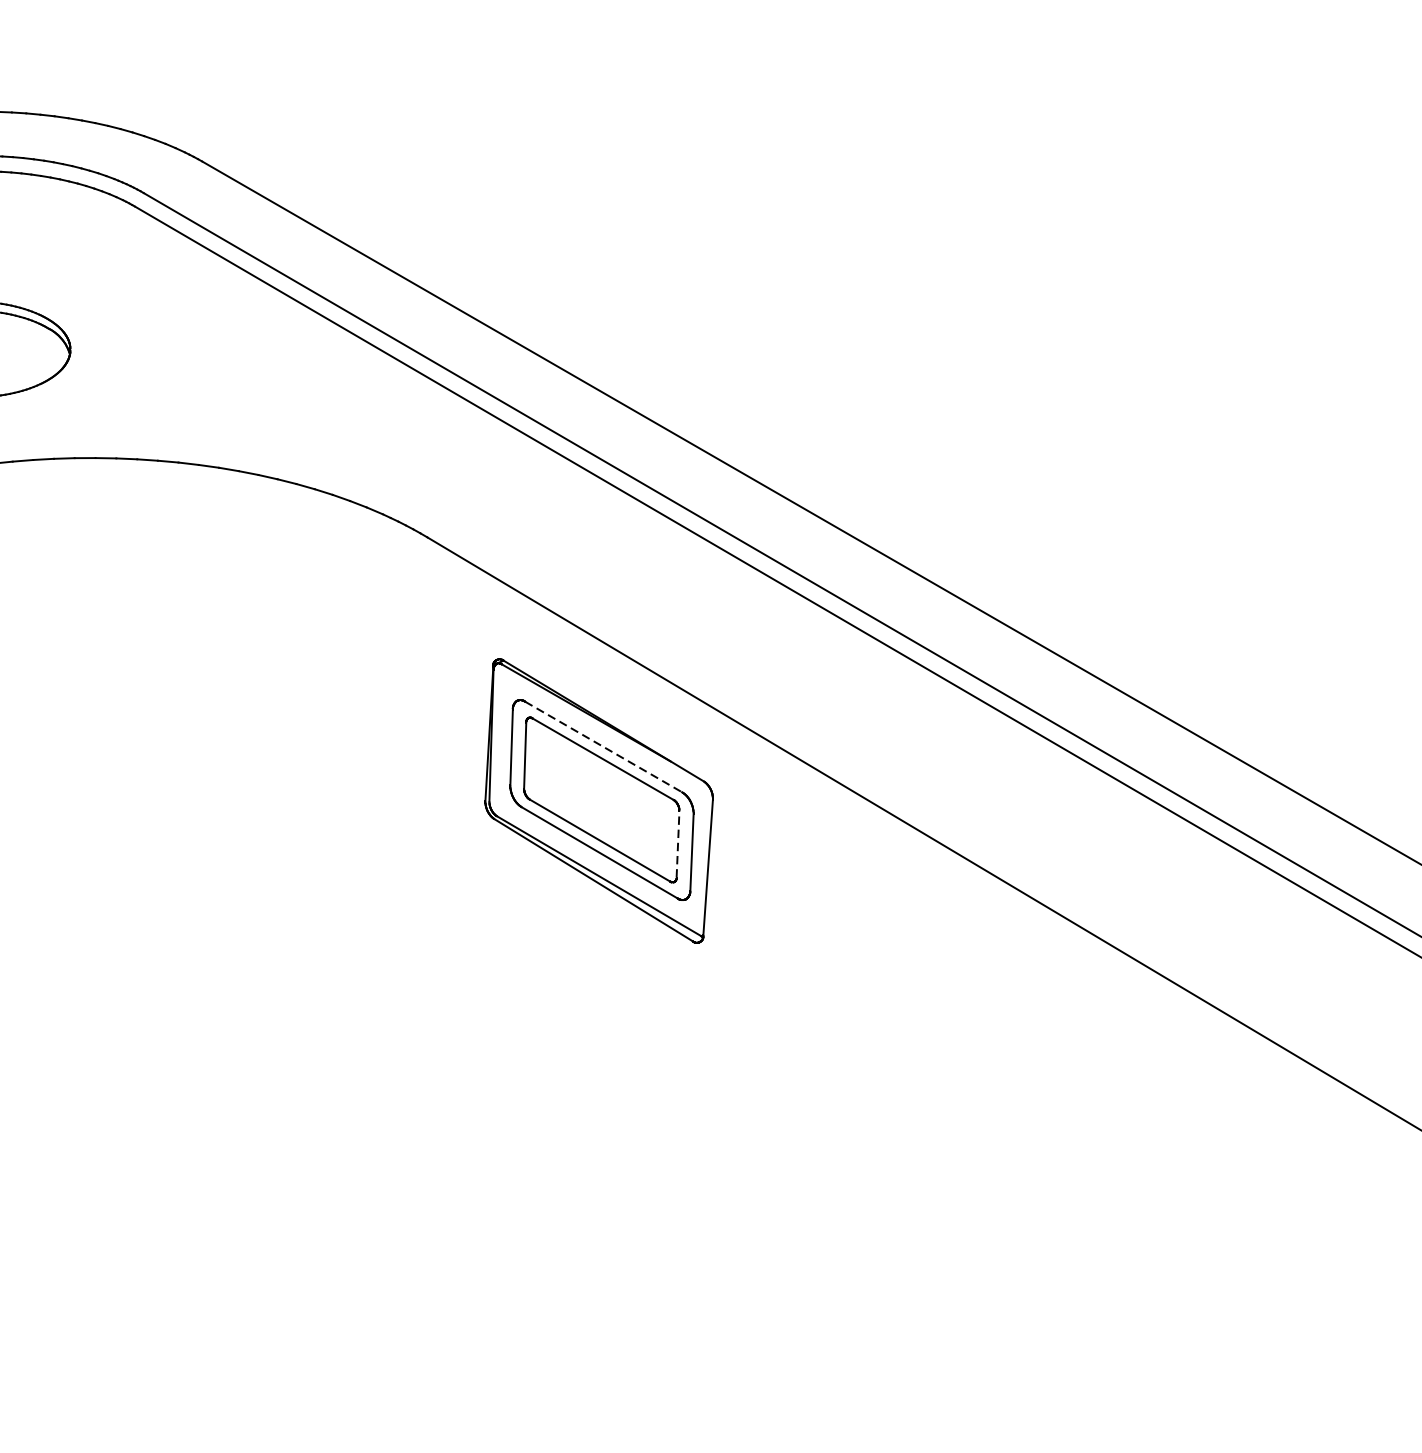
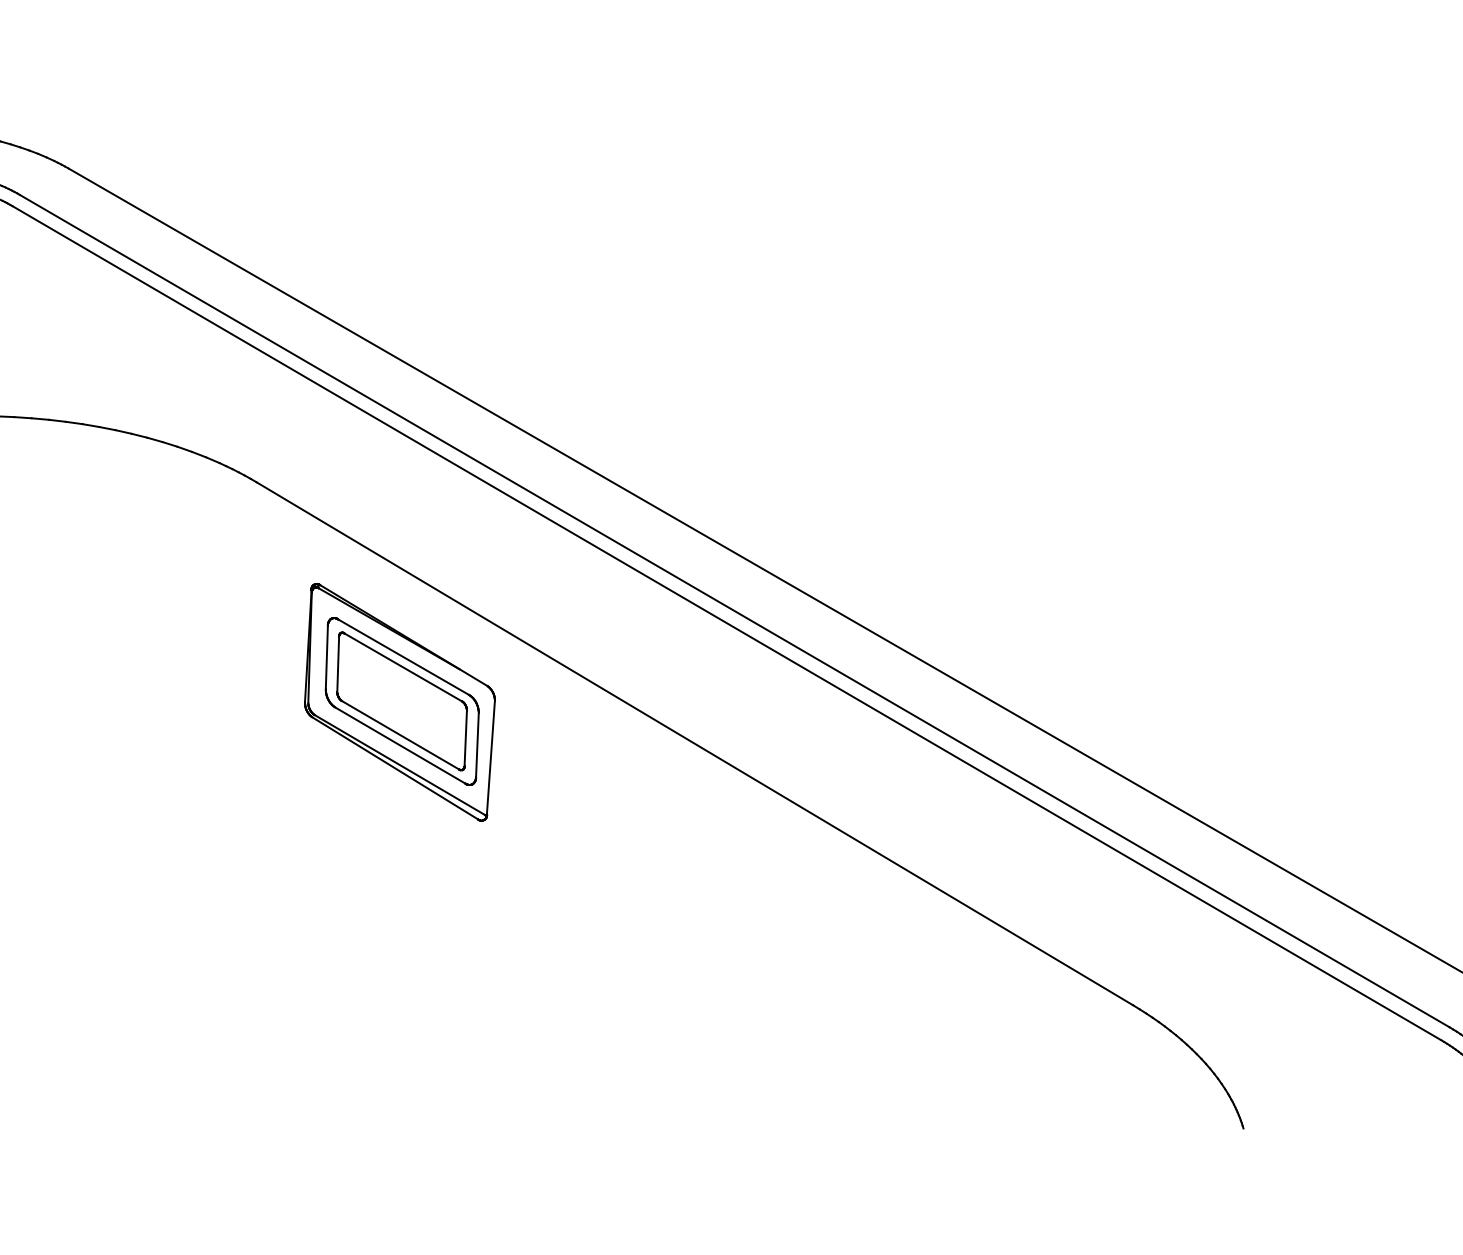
line: (603, 747) -> (403, 657), dashed -> solid
line: (677, 844) -> (465, 738), dashed -> solid

